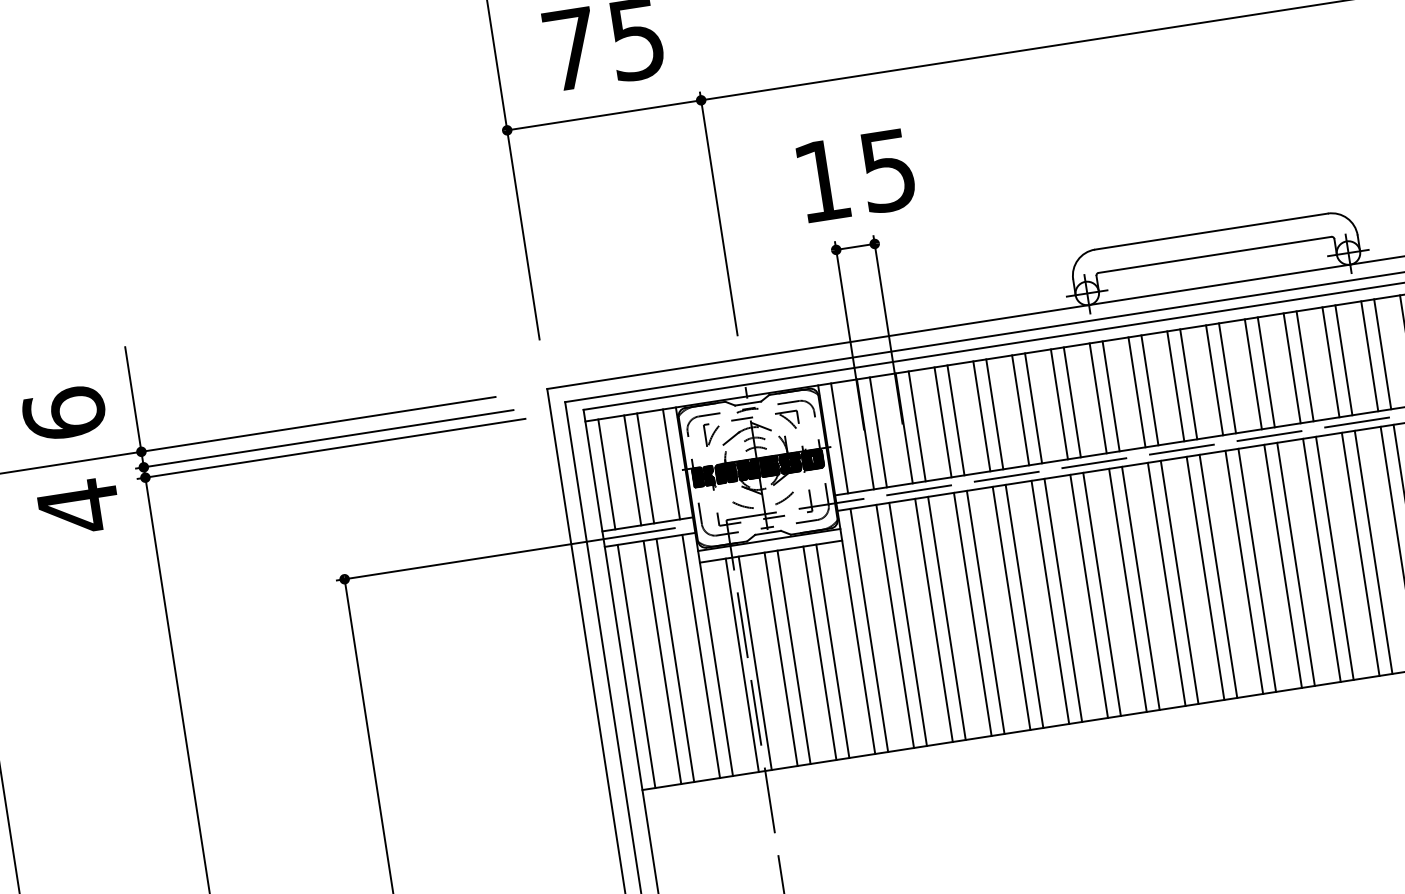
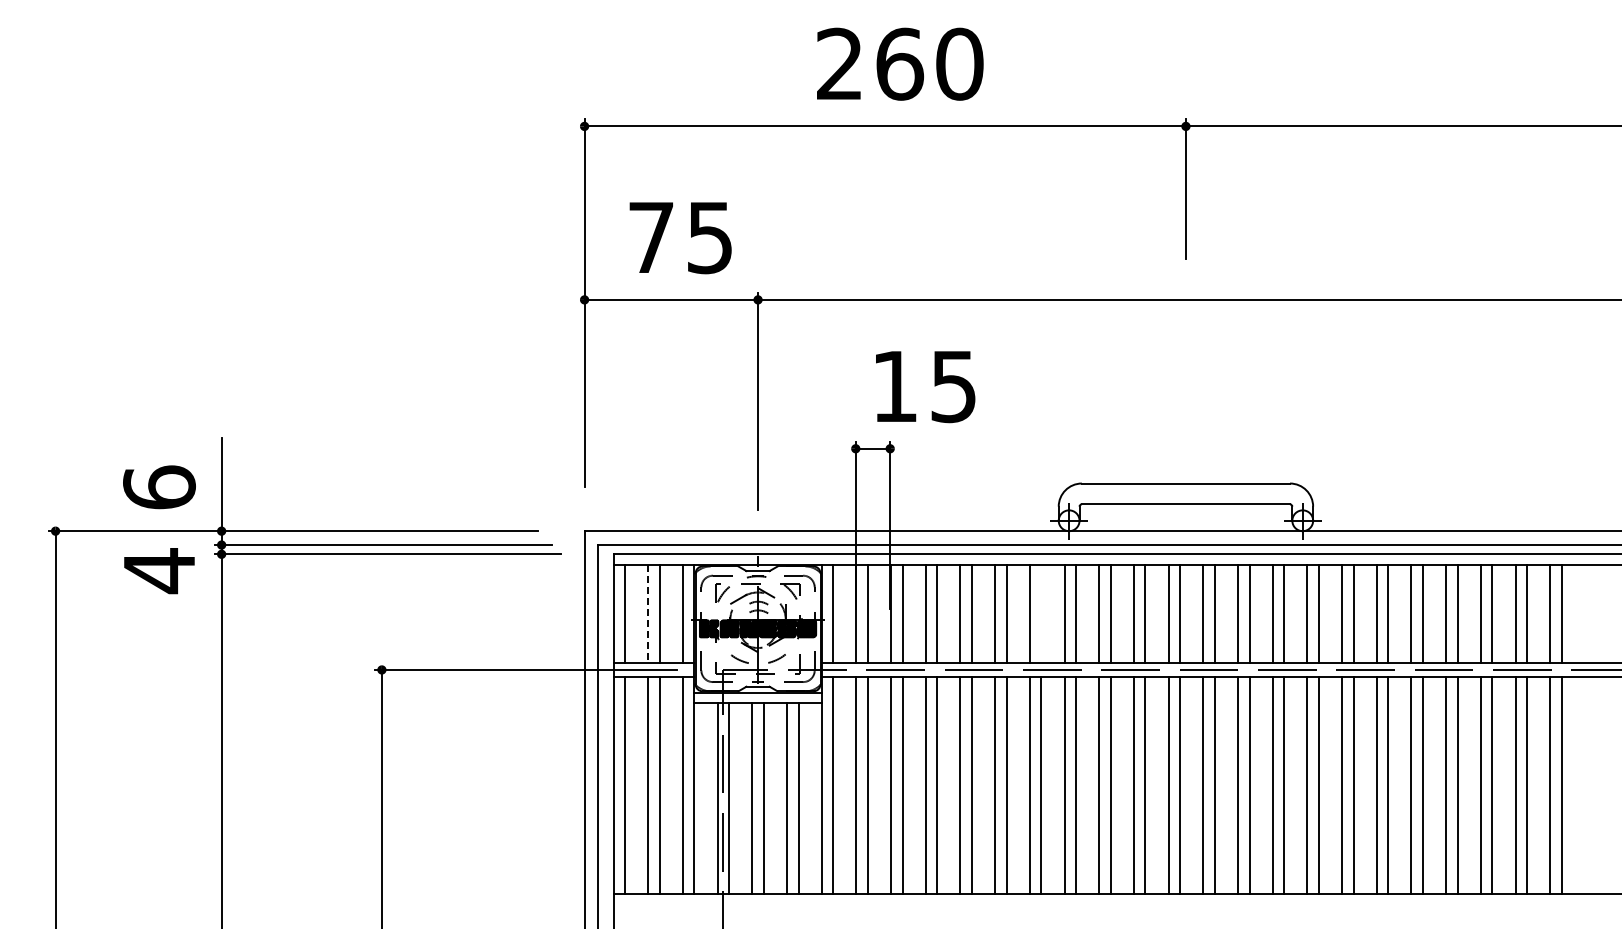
text: (856, 176) -> (925, 387), moved
line: (1072, 401) -> (1041, 613), removed
line: (633, 471) -> (648, 614), solid -> dashed

